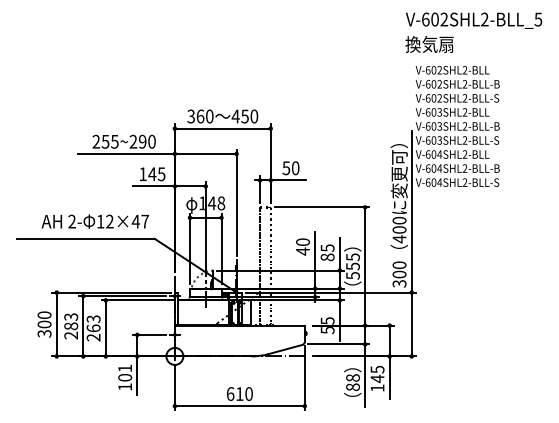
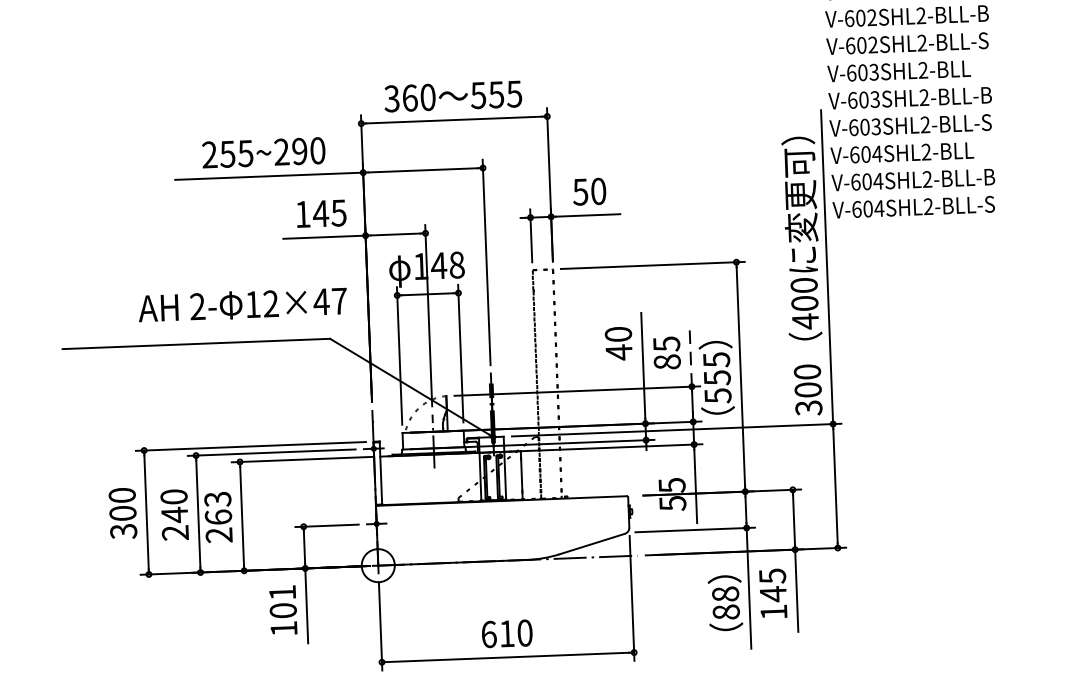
text: (244, 116) -> (495, 94), 450 -> 555
text: (95, 221) -> (243, 304), moved
line: (339, 254) -> (690, 355), solid -> dashed
text: (71, 321) -> (175, 505), 283 -> 240

